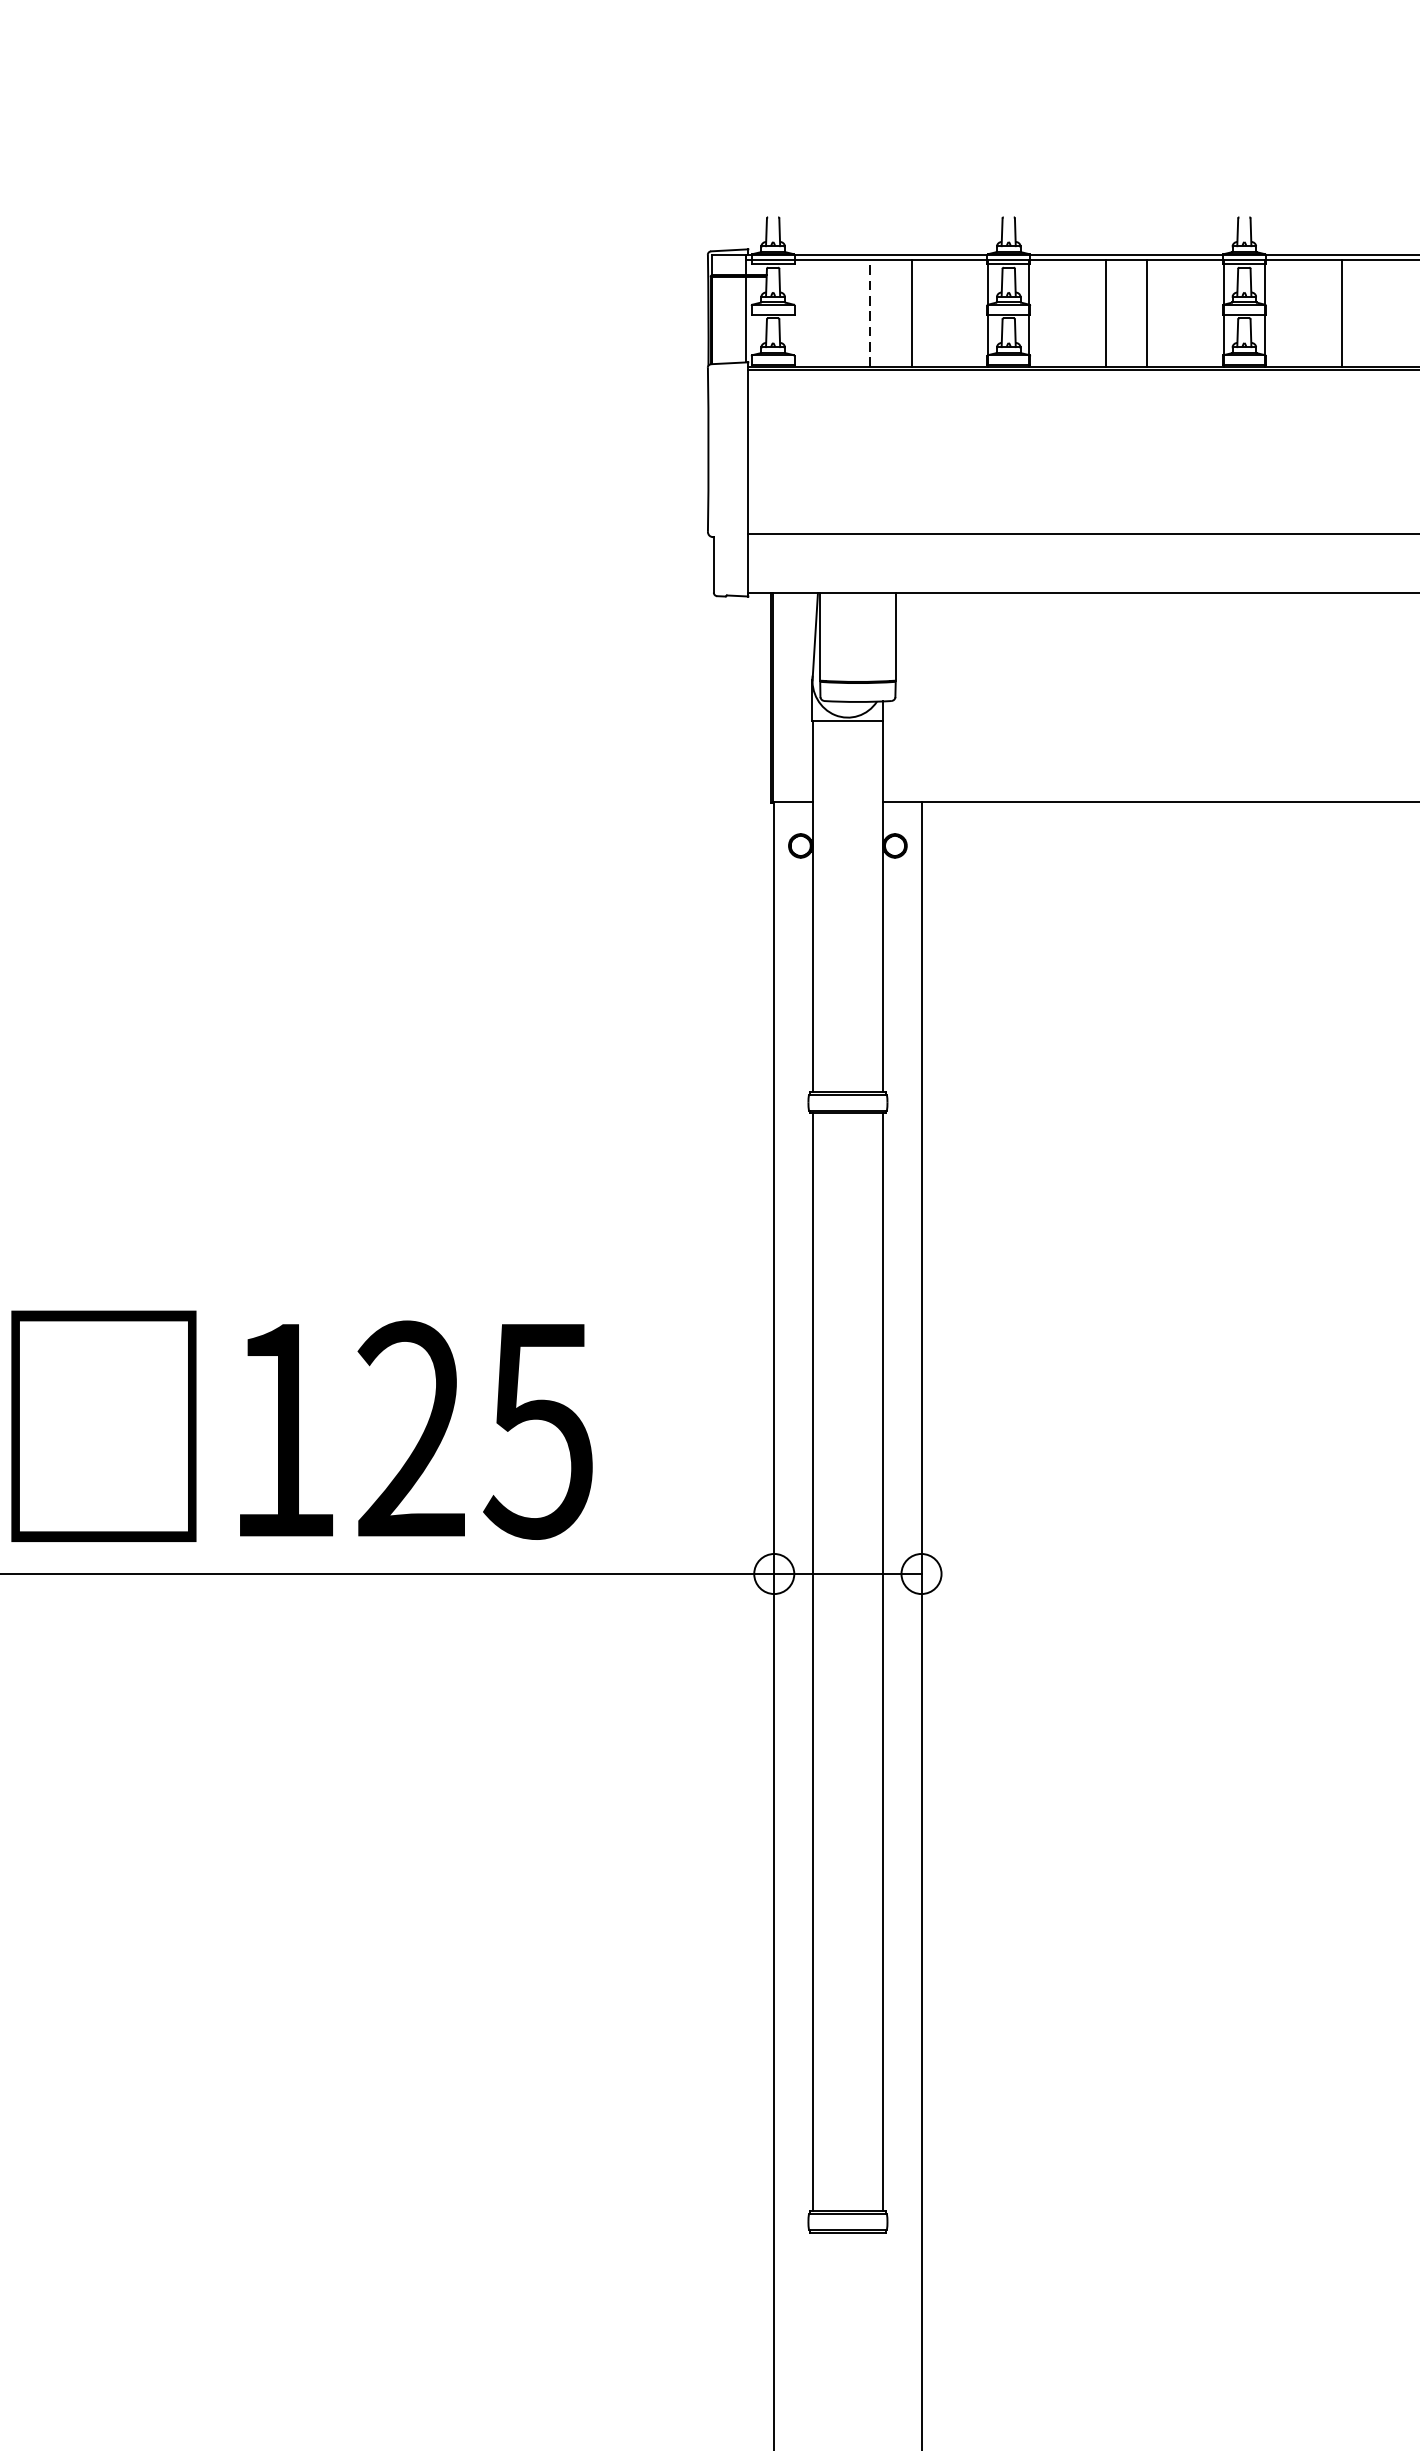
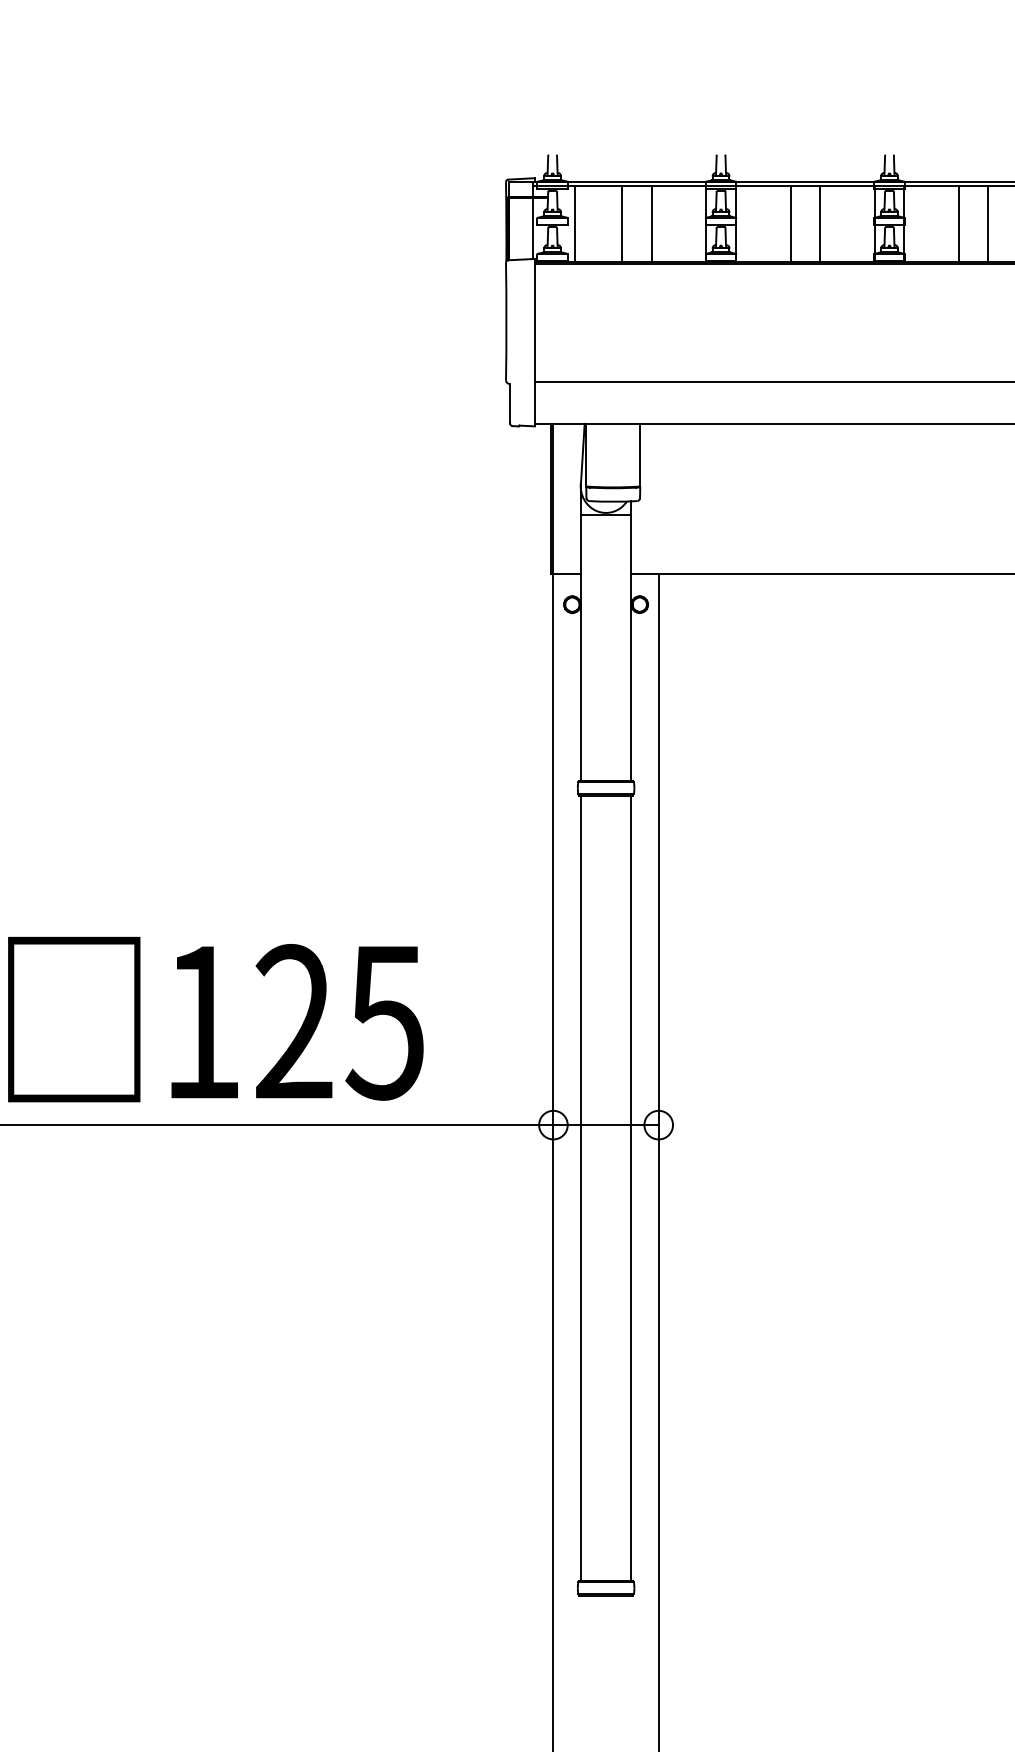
line: (803, 312) -> (574, 223), added
line: (870, 312) -> (622, 223), dashed -> solid
line: (1382, 312) -> (988, 223), added

